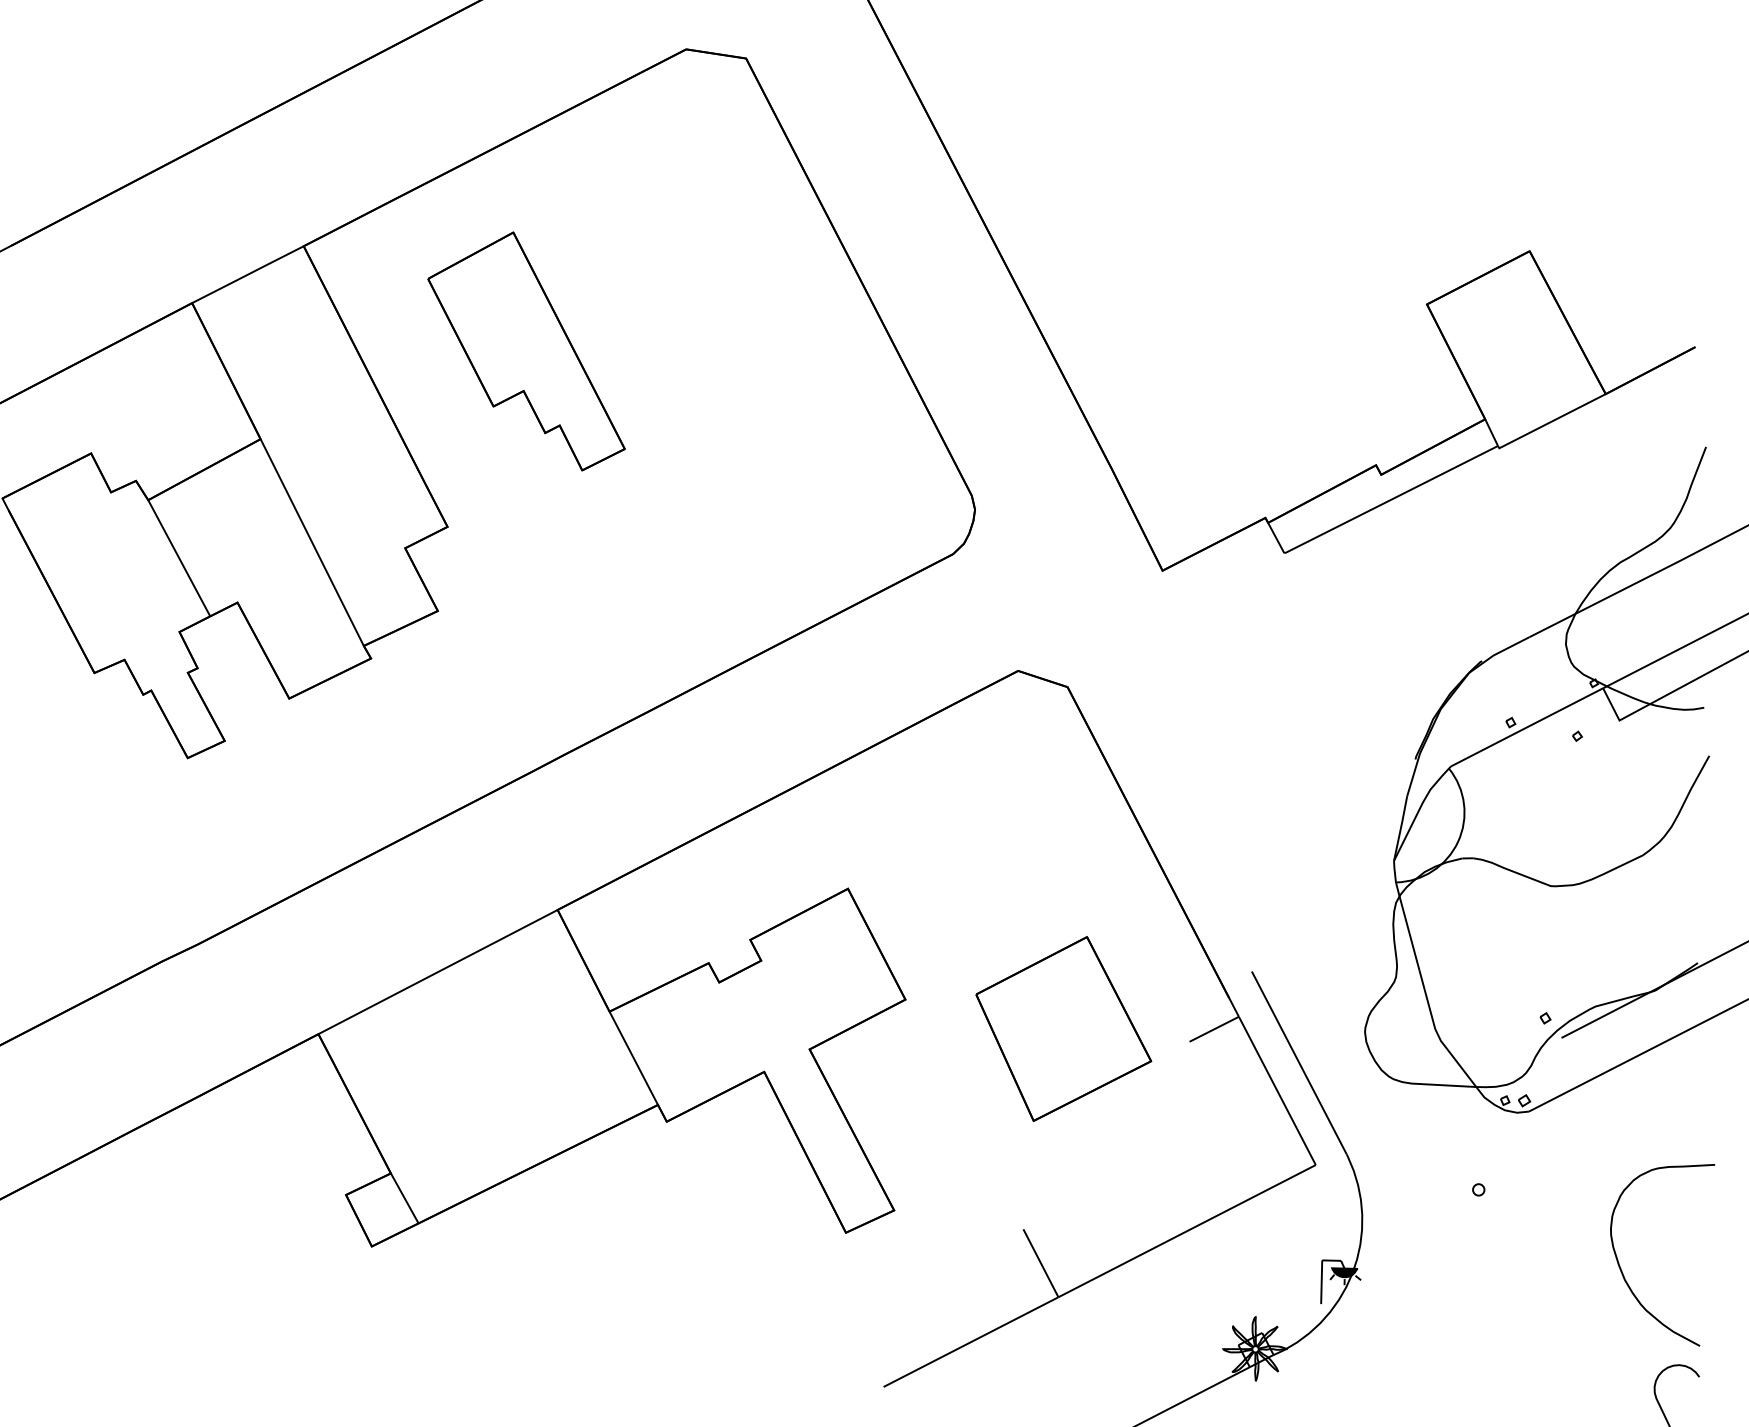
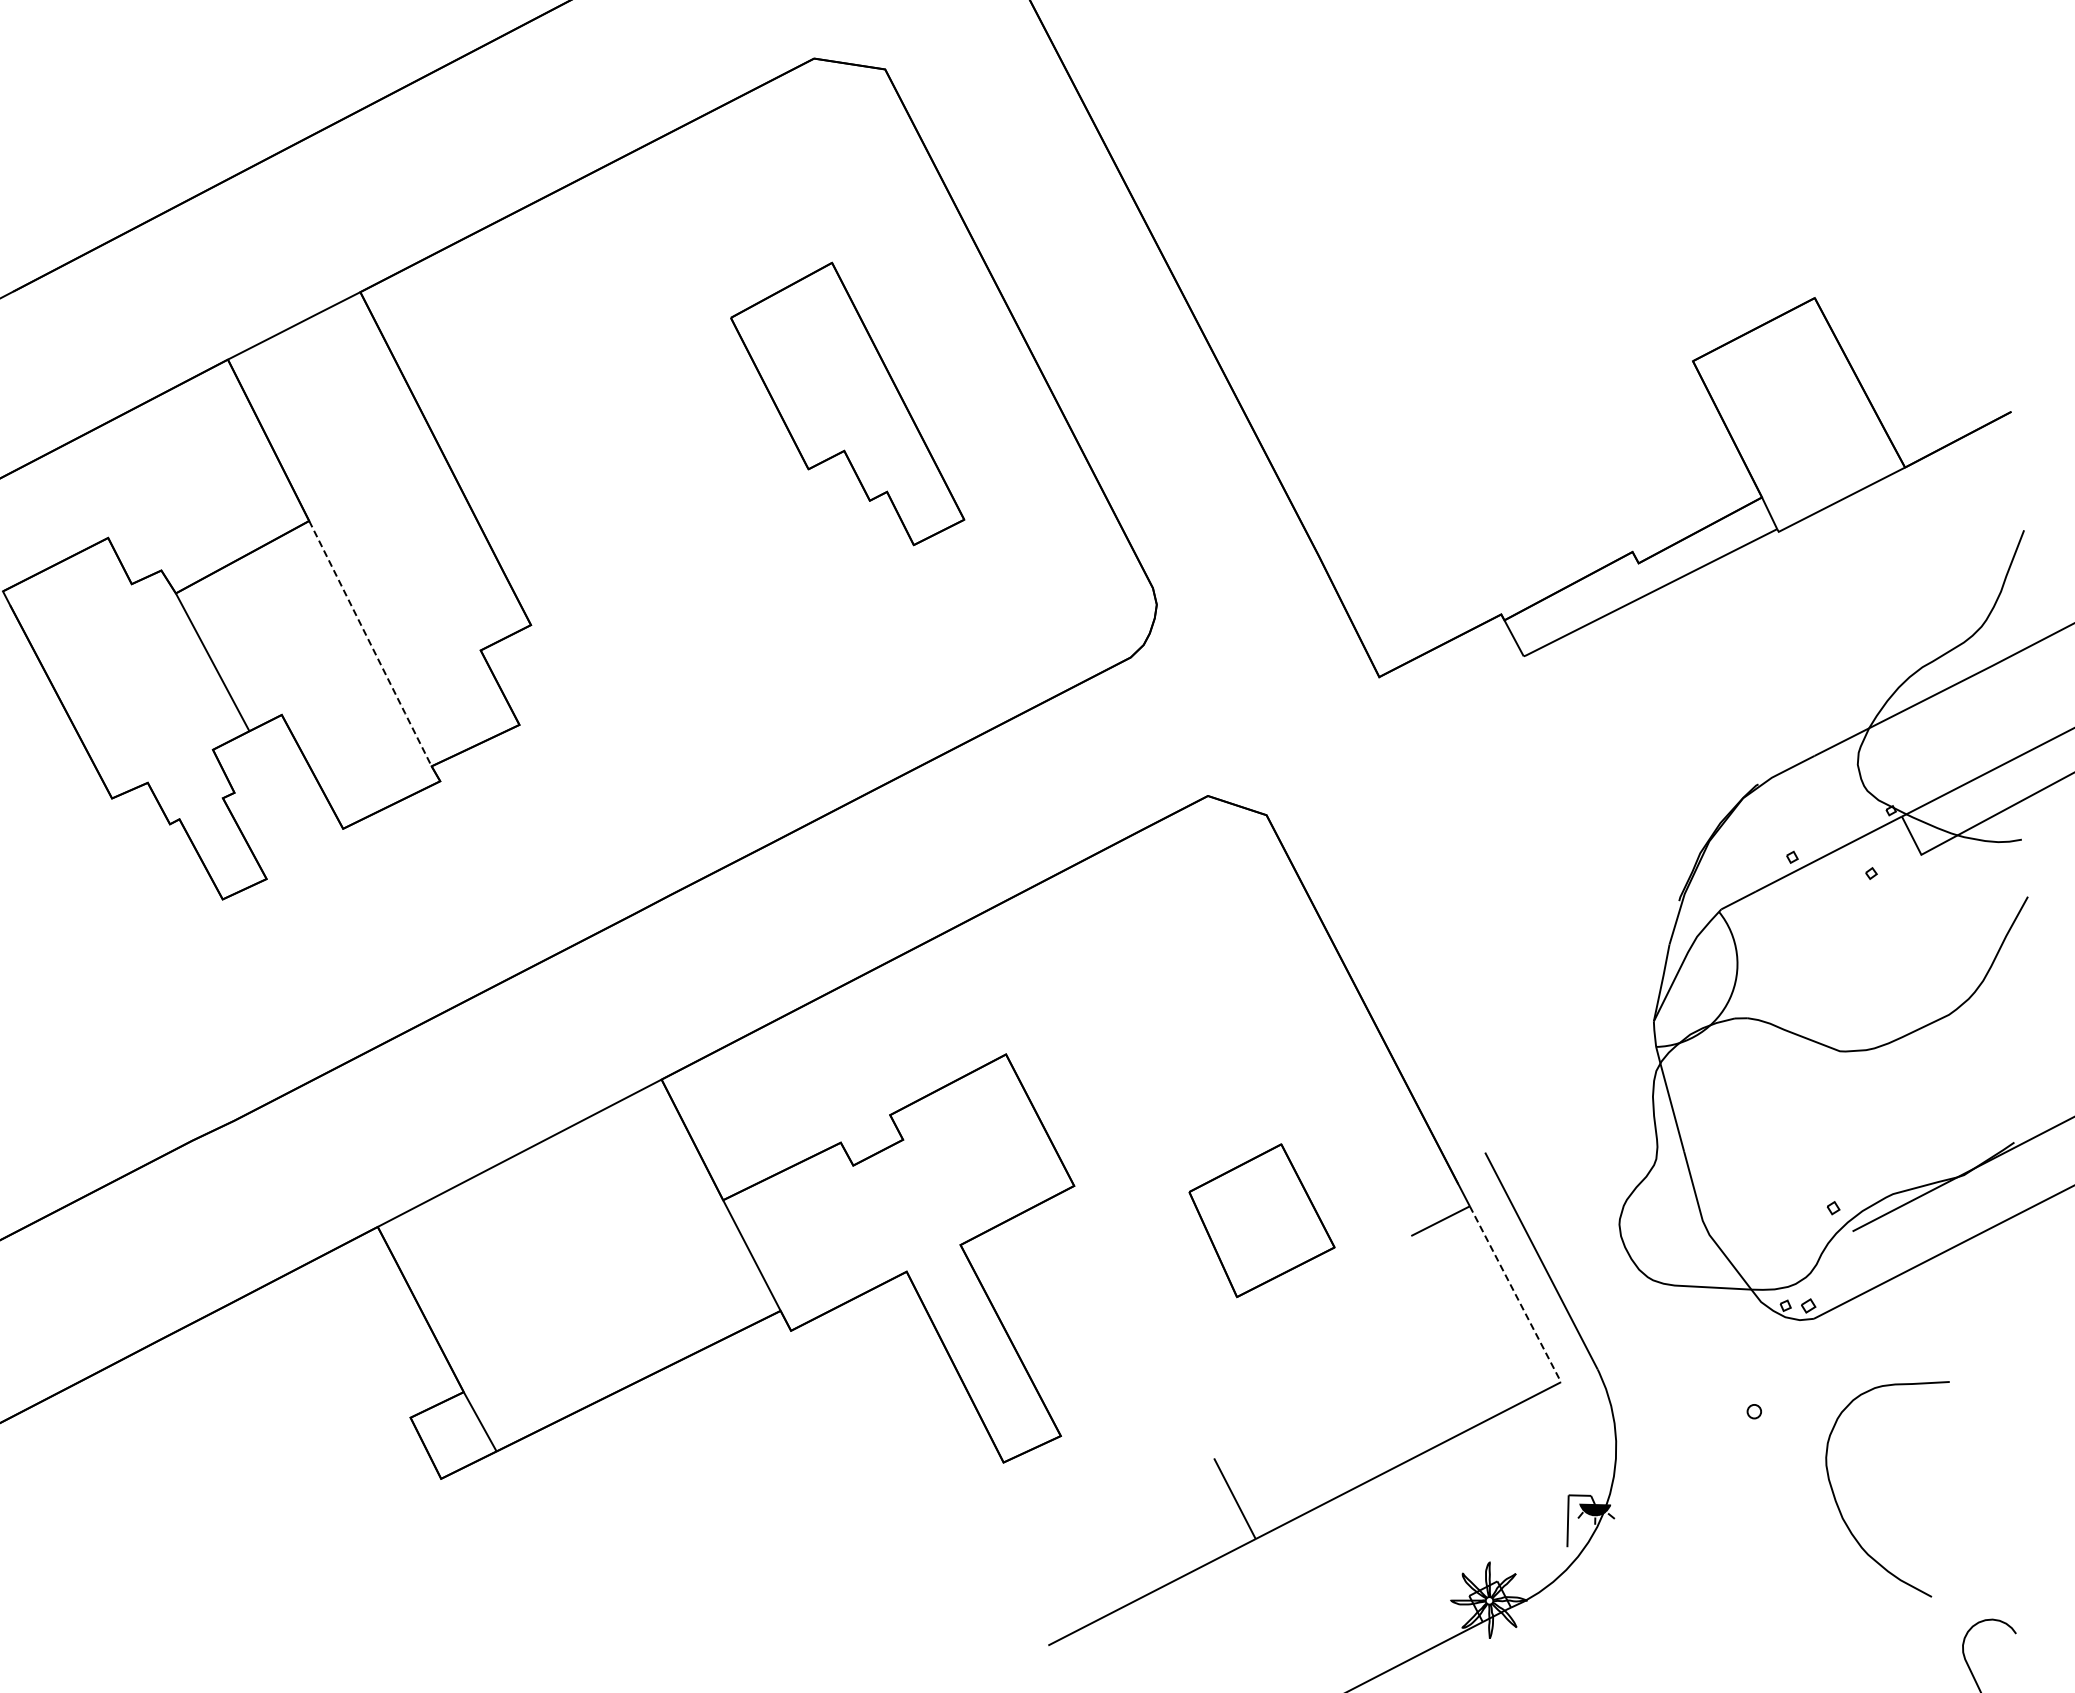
part: (526, 351) -> (847, 403), moved
line: (312, 543) -> (370, 644), solid -> dashed
part: (1063, 1028) -> (1261, 1220), size x0.7
line: (1277, 1091) -> (1515, 1294), solid -> dashed
curve: (1622, 1272) -> (1840, 1509), moved

